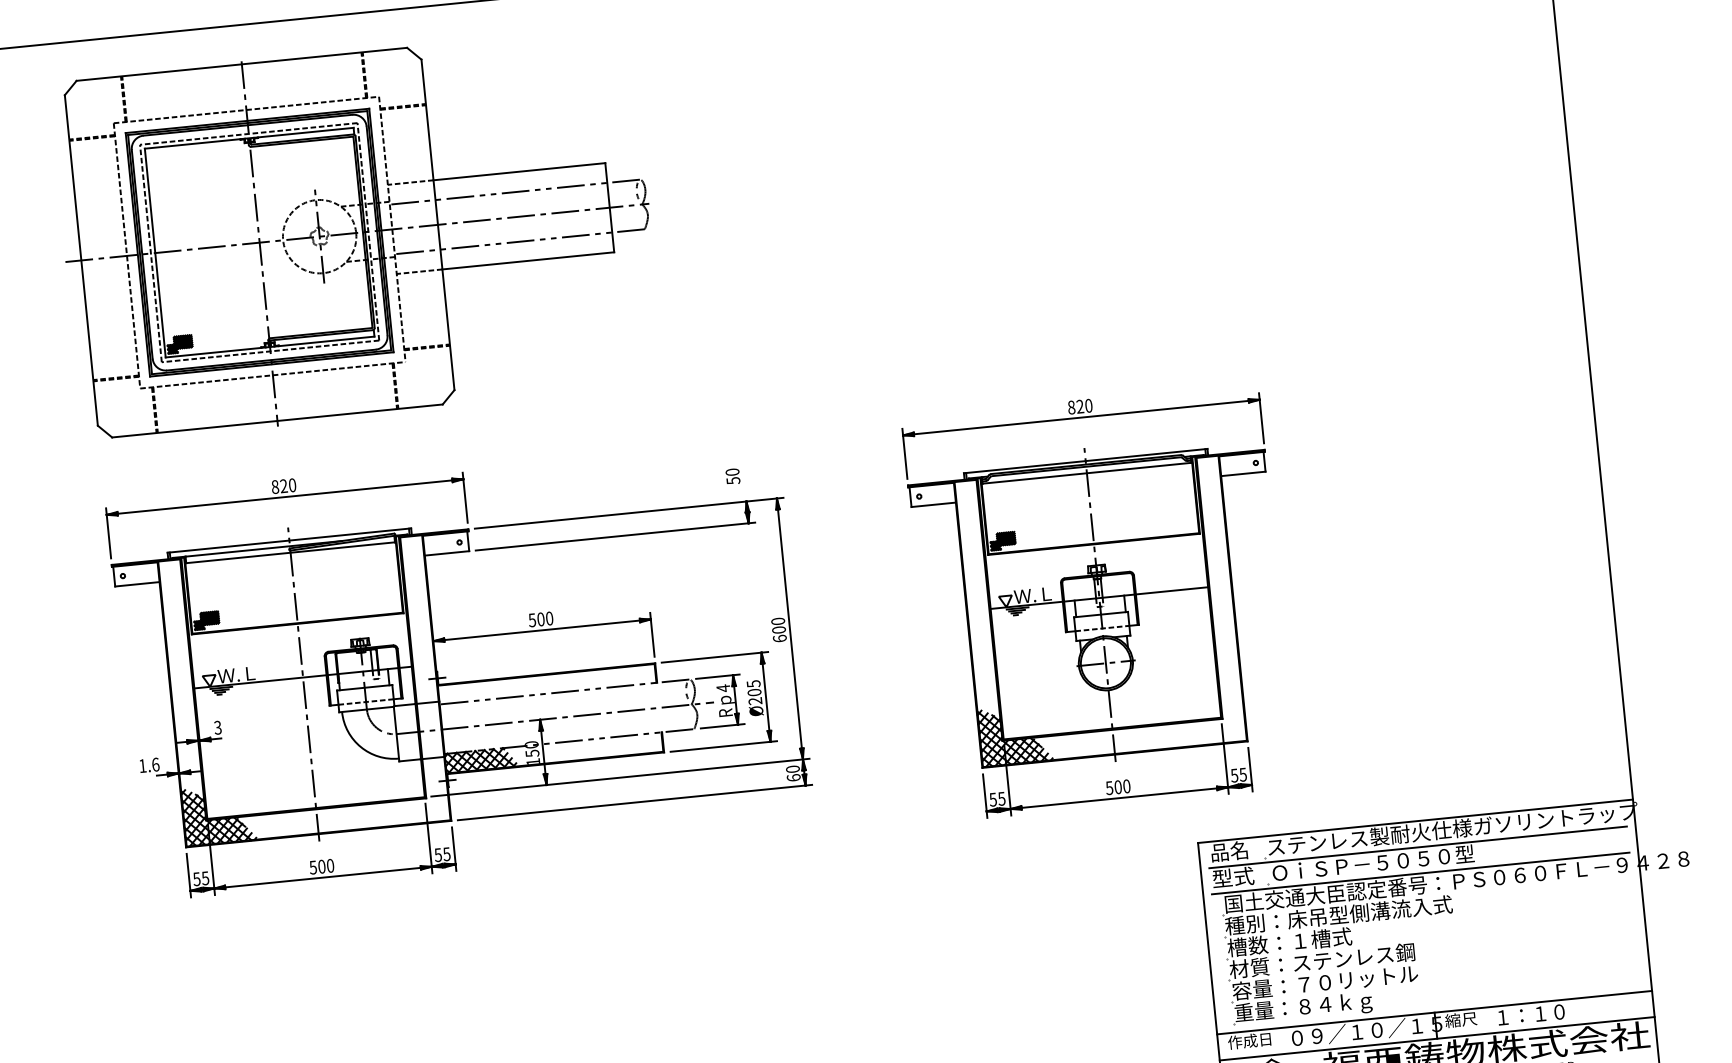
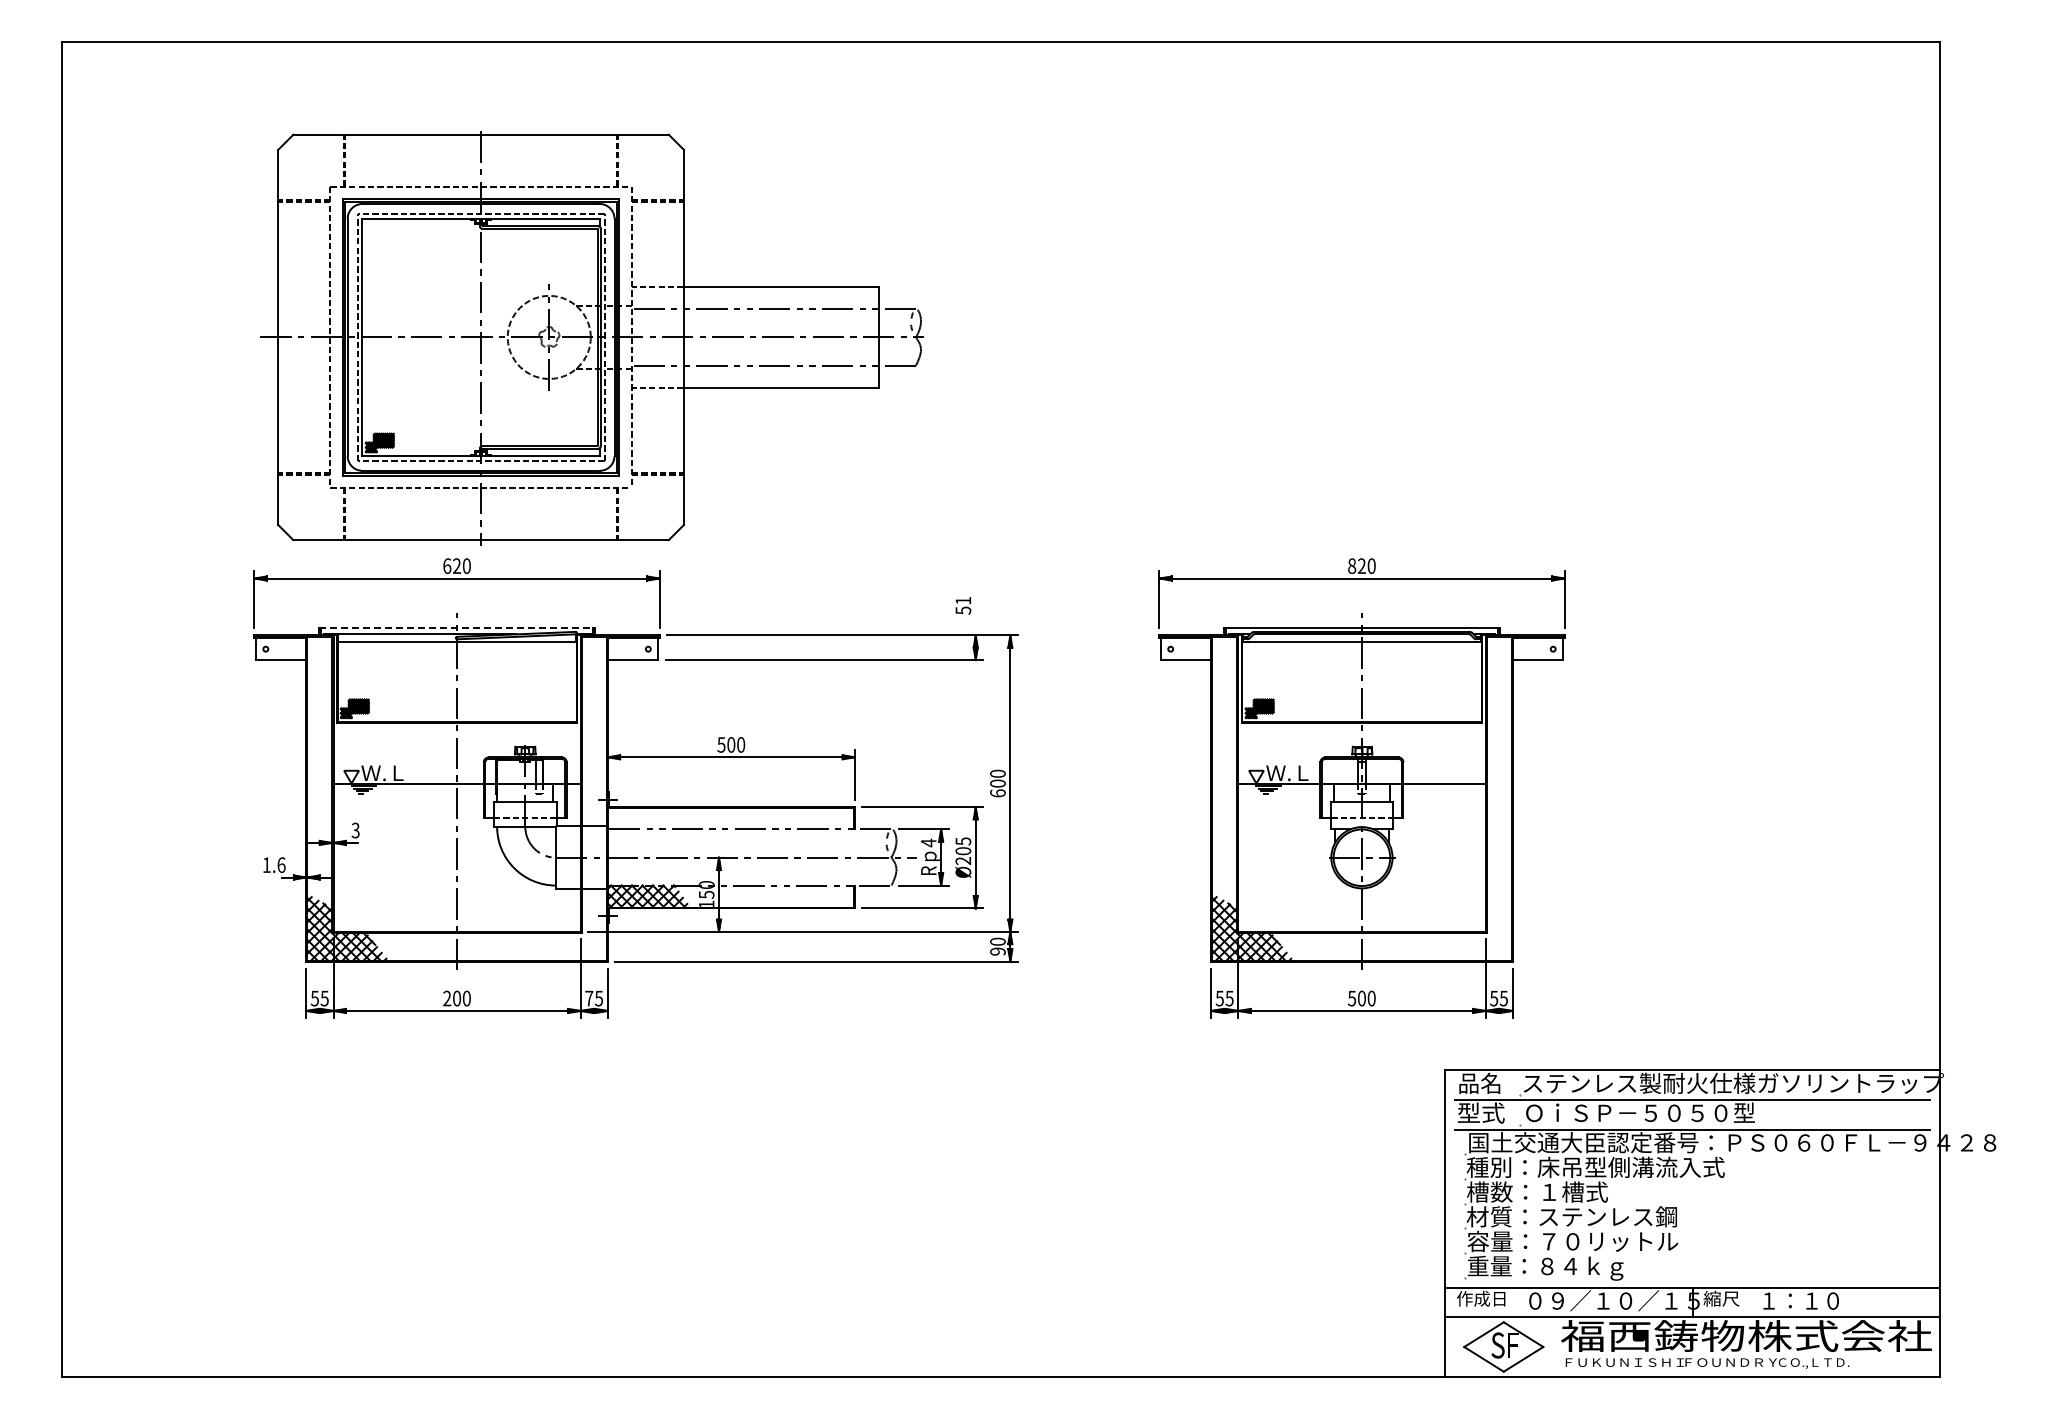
part: (356, 233) -> (591, 338), moved
text: (732, 471) -> (963, 600), 50 -> 51
text: (275, 486) -> (447, 565), 820 -> 620
line: (289, 540) -> (457, 627), solid -> dashed
text: (793, 777) -> (997, 951), 60 -> 90
text: (438, 855) -> (589, 998), 55 -> 75
text: (313, 867) -> (447, 998), 500 -> 200

